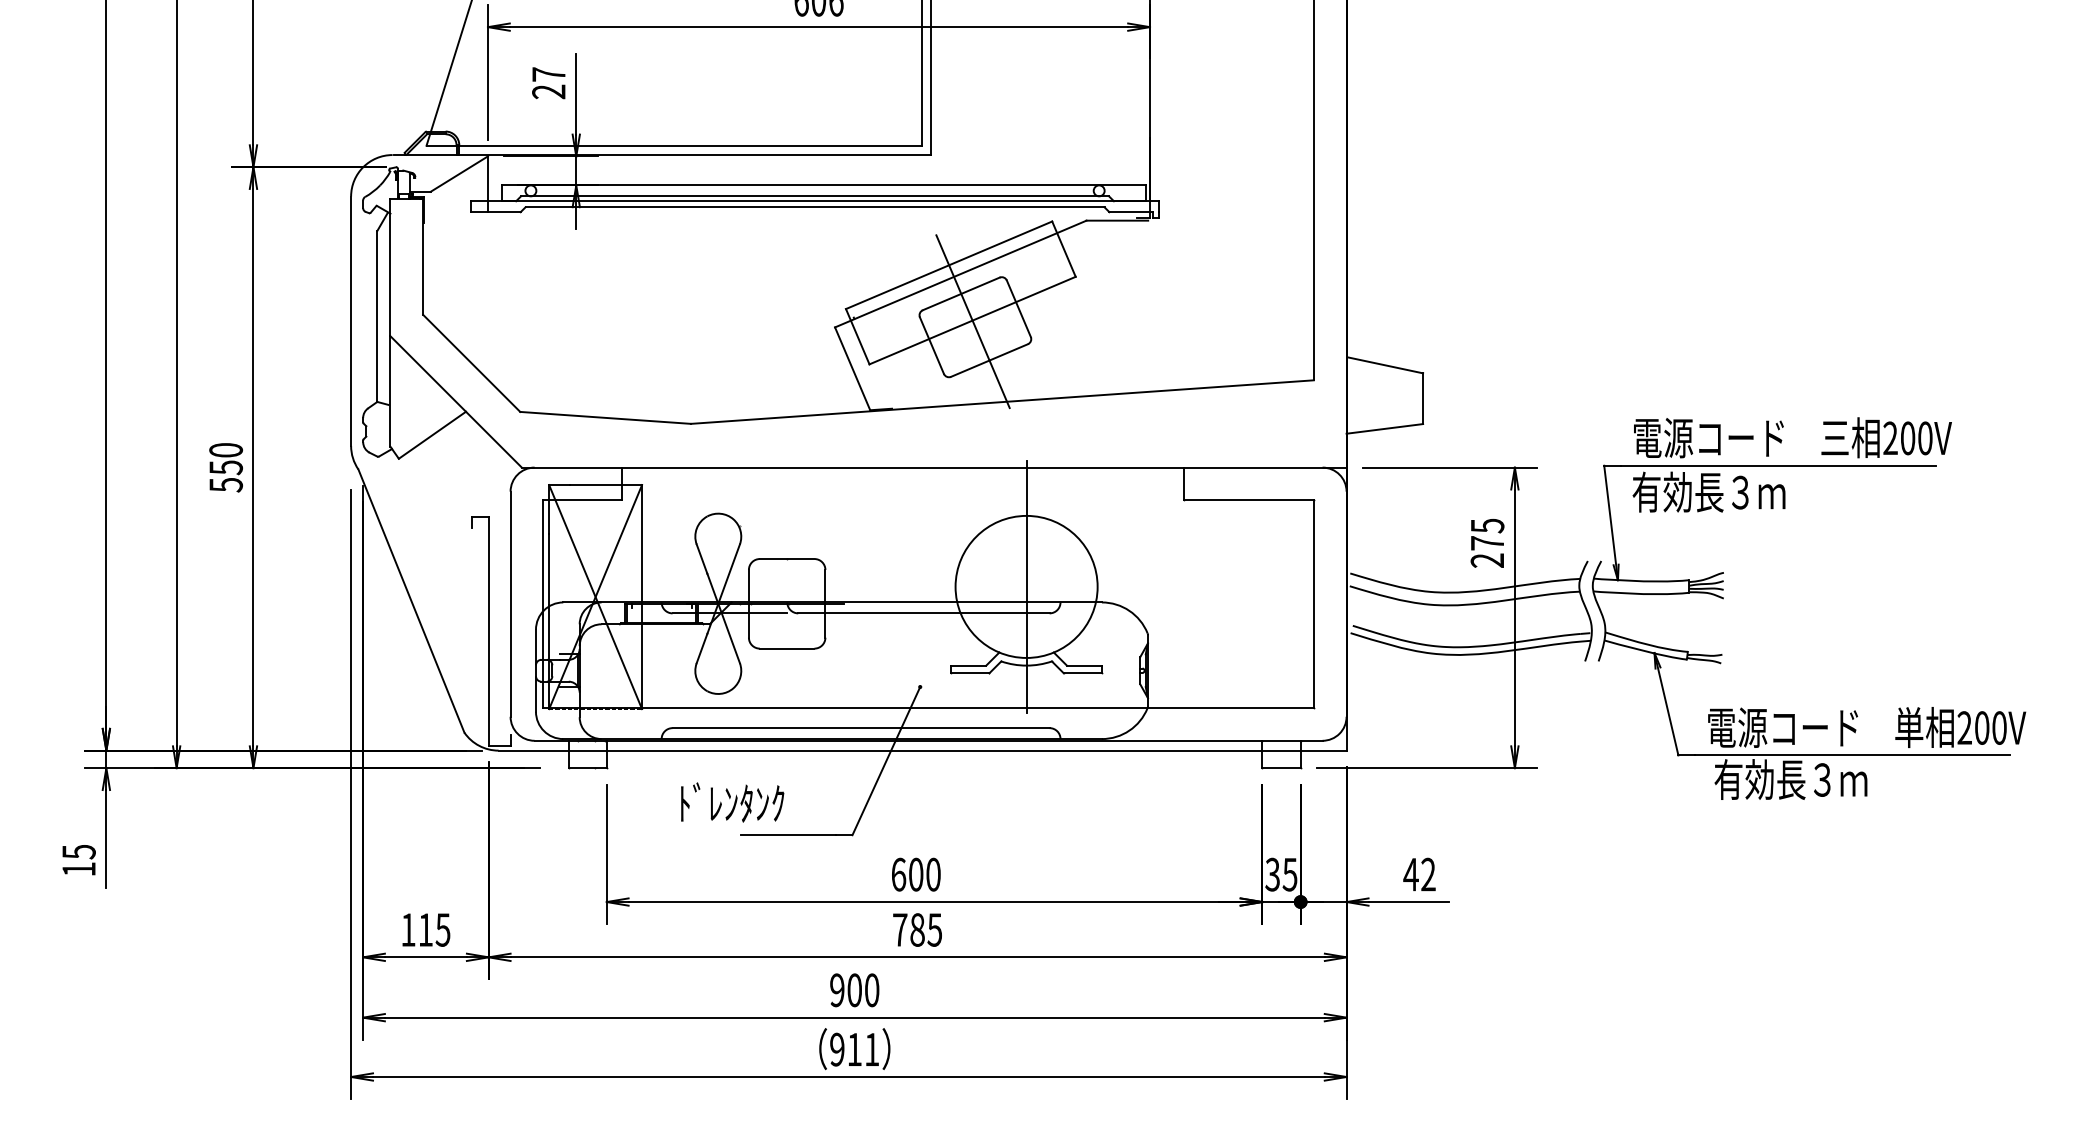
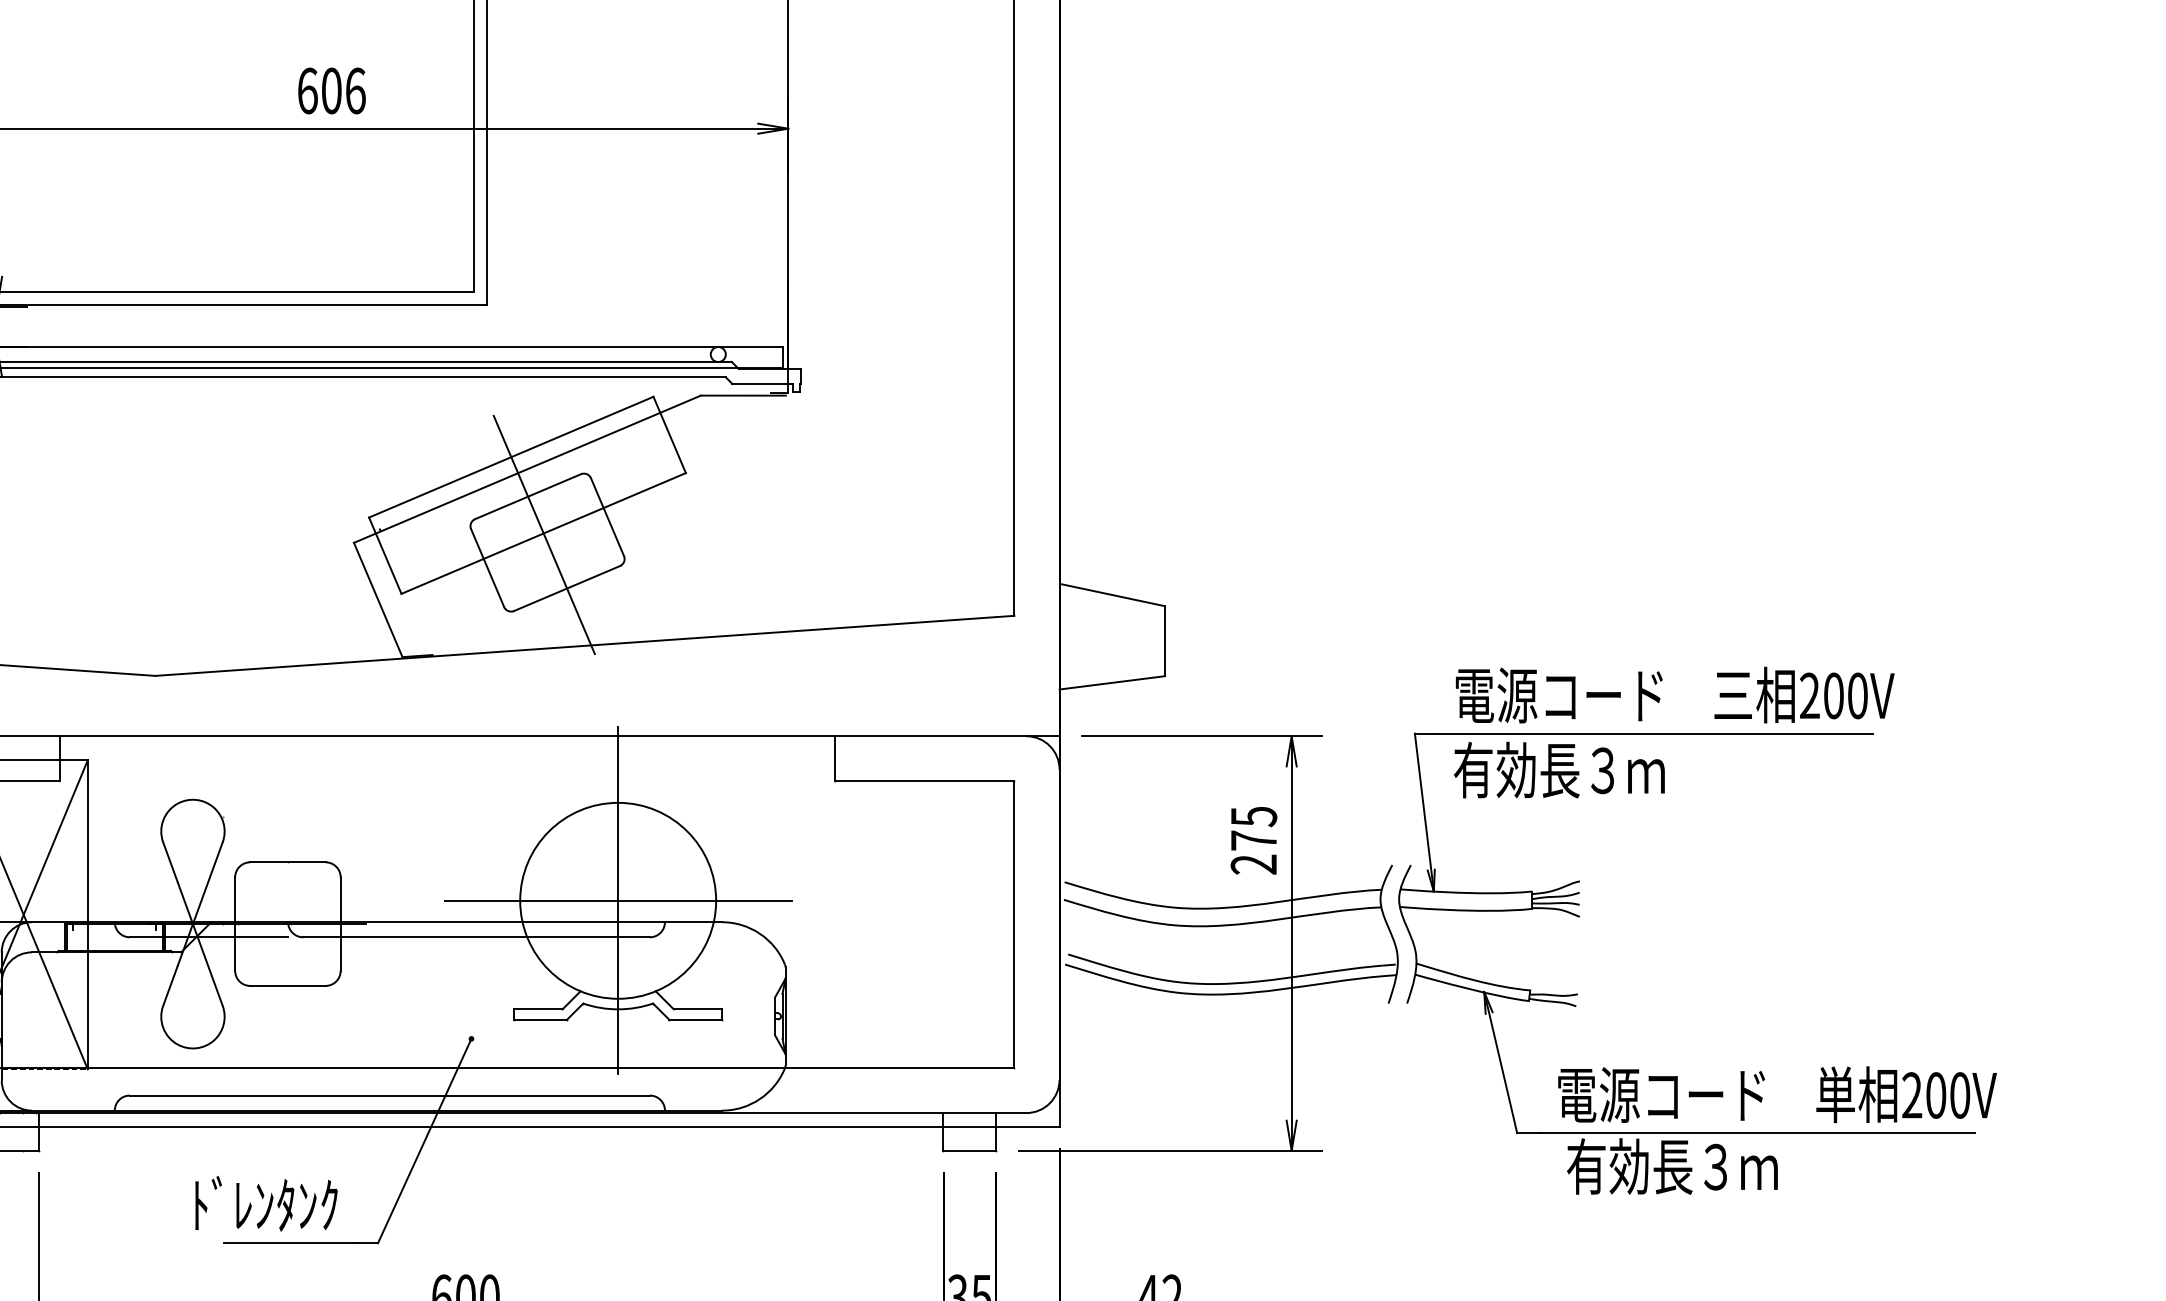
line: (1026, 586) -> (618, 900), added
text: (732, 802) -> (266, 1203), moved

